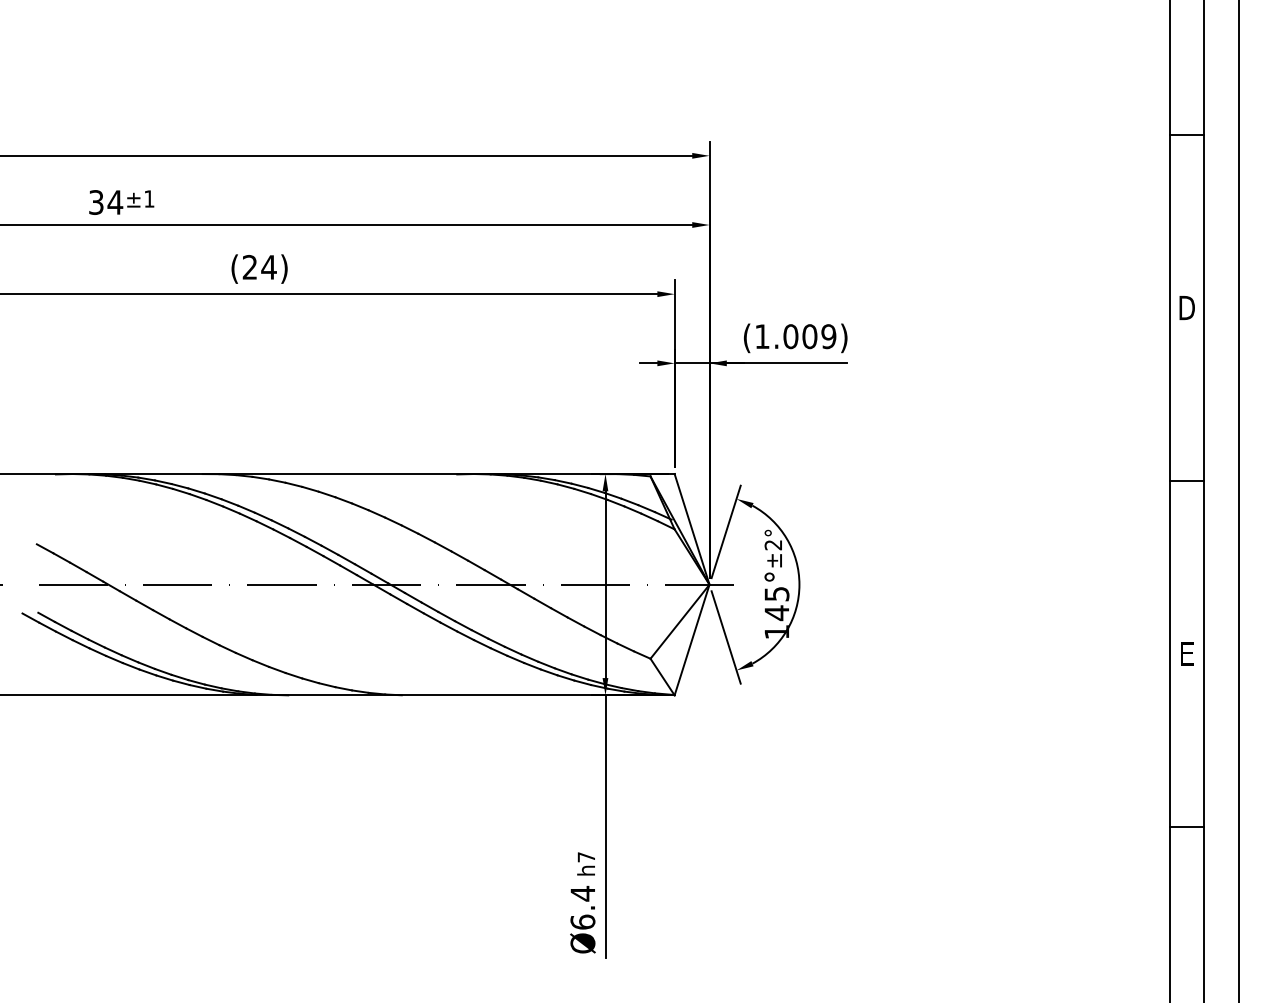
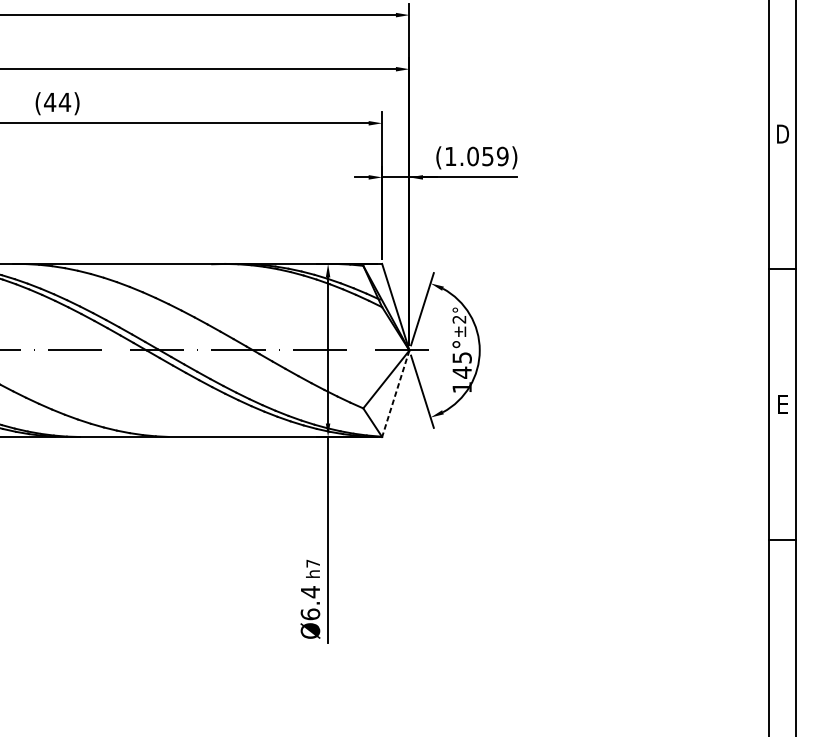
text: (249, 267) -> (49, 102), (24) -> (44)
text: (809, 336) -> (487, 156), (1.009) -> (1.059)
line: (691, 640) -> (395, 394), solid -> dashed

